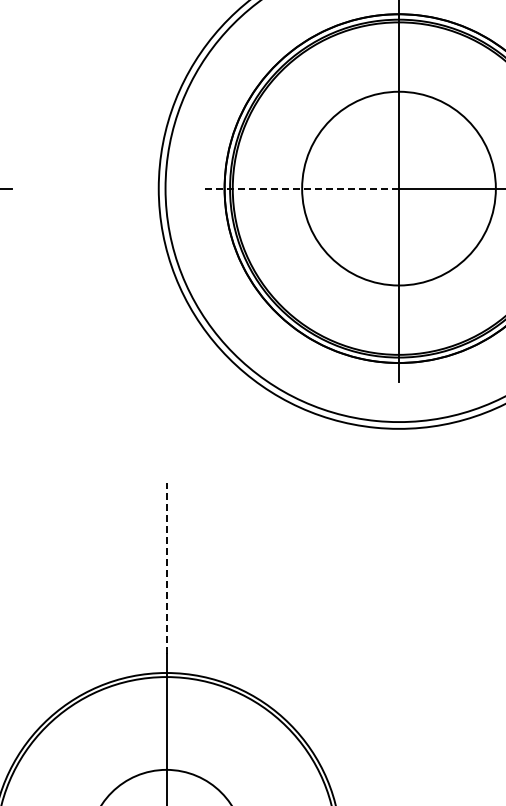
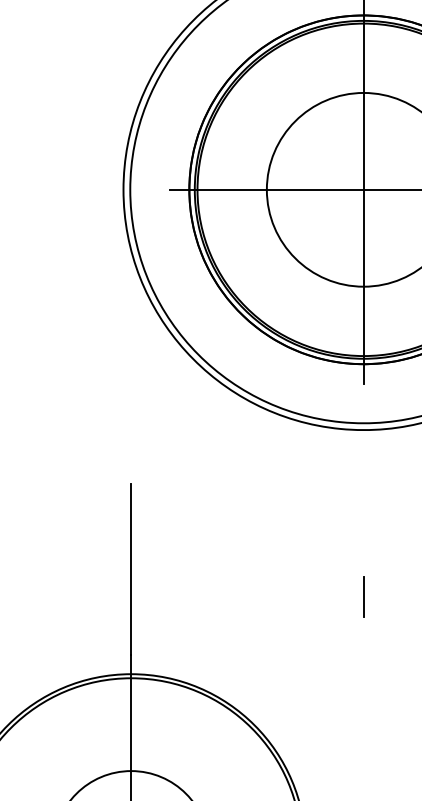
line: (302, 188) -> (267, 189), dashed -> solid
line: (166, 567) -> (131, 568), dashed -> solid
line: (398, 595) -> (363, 596), added

